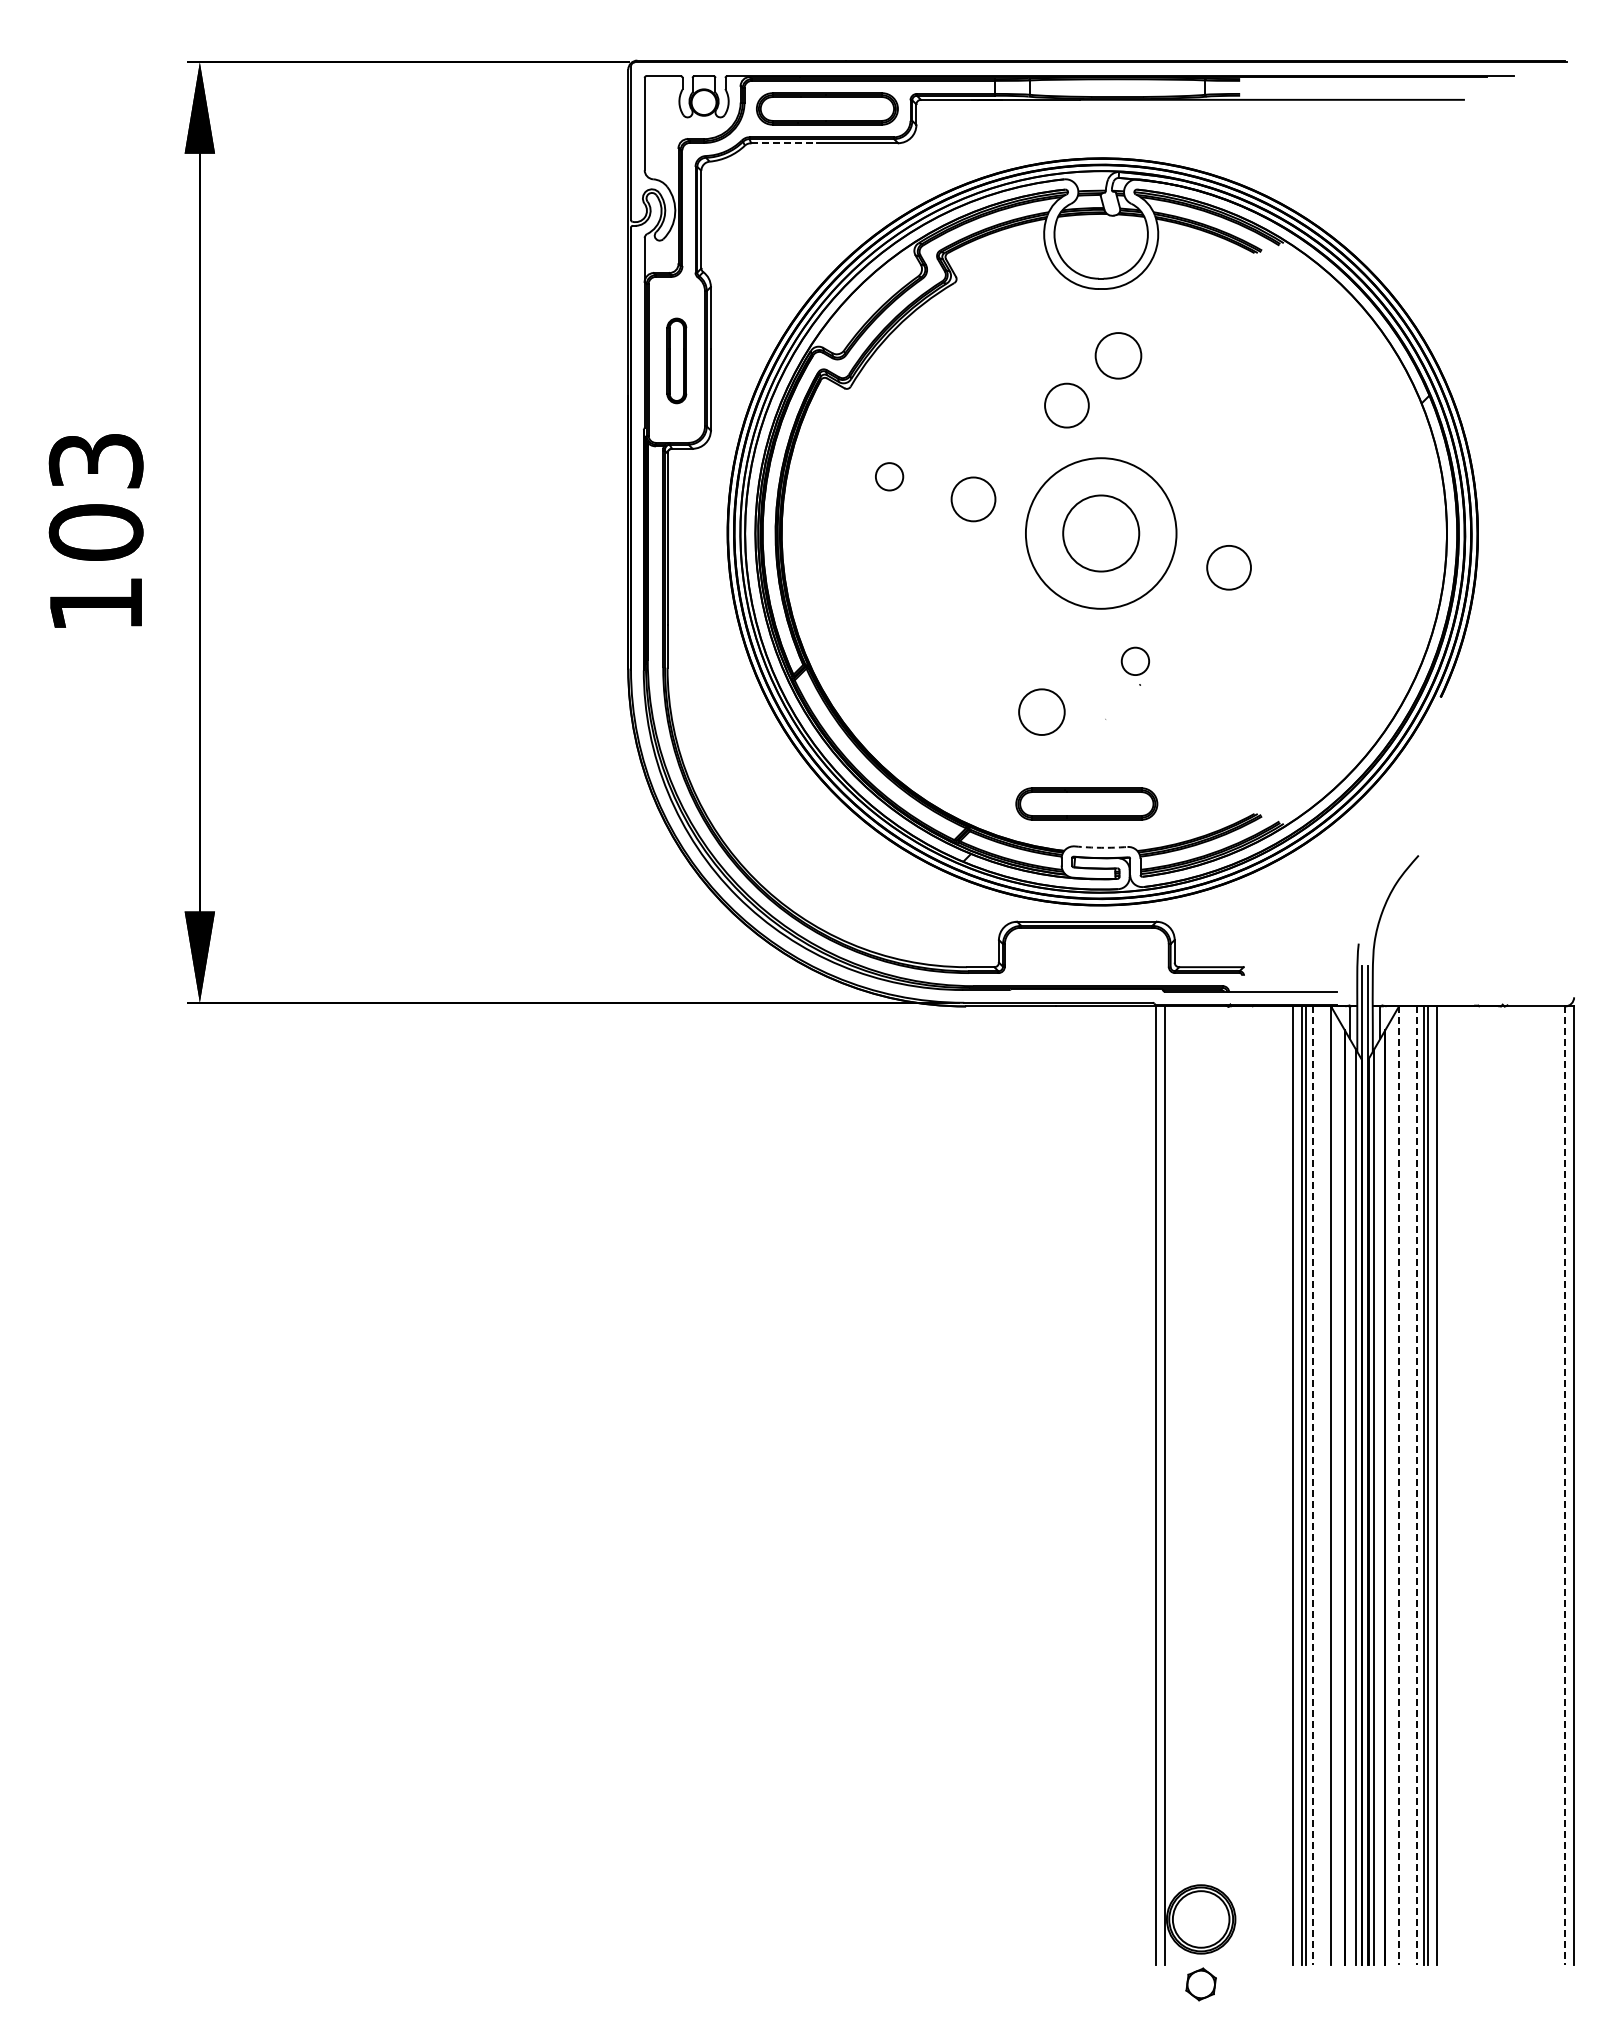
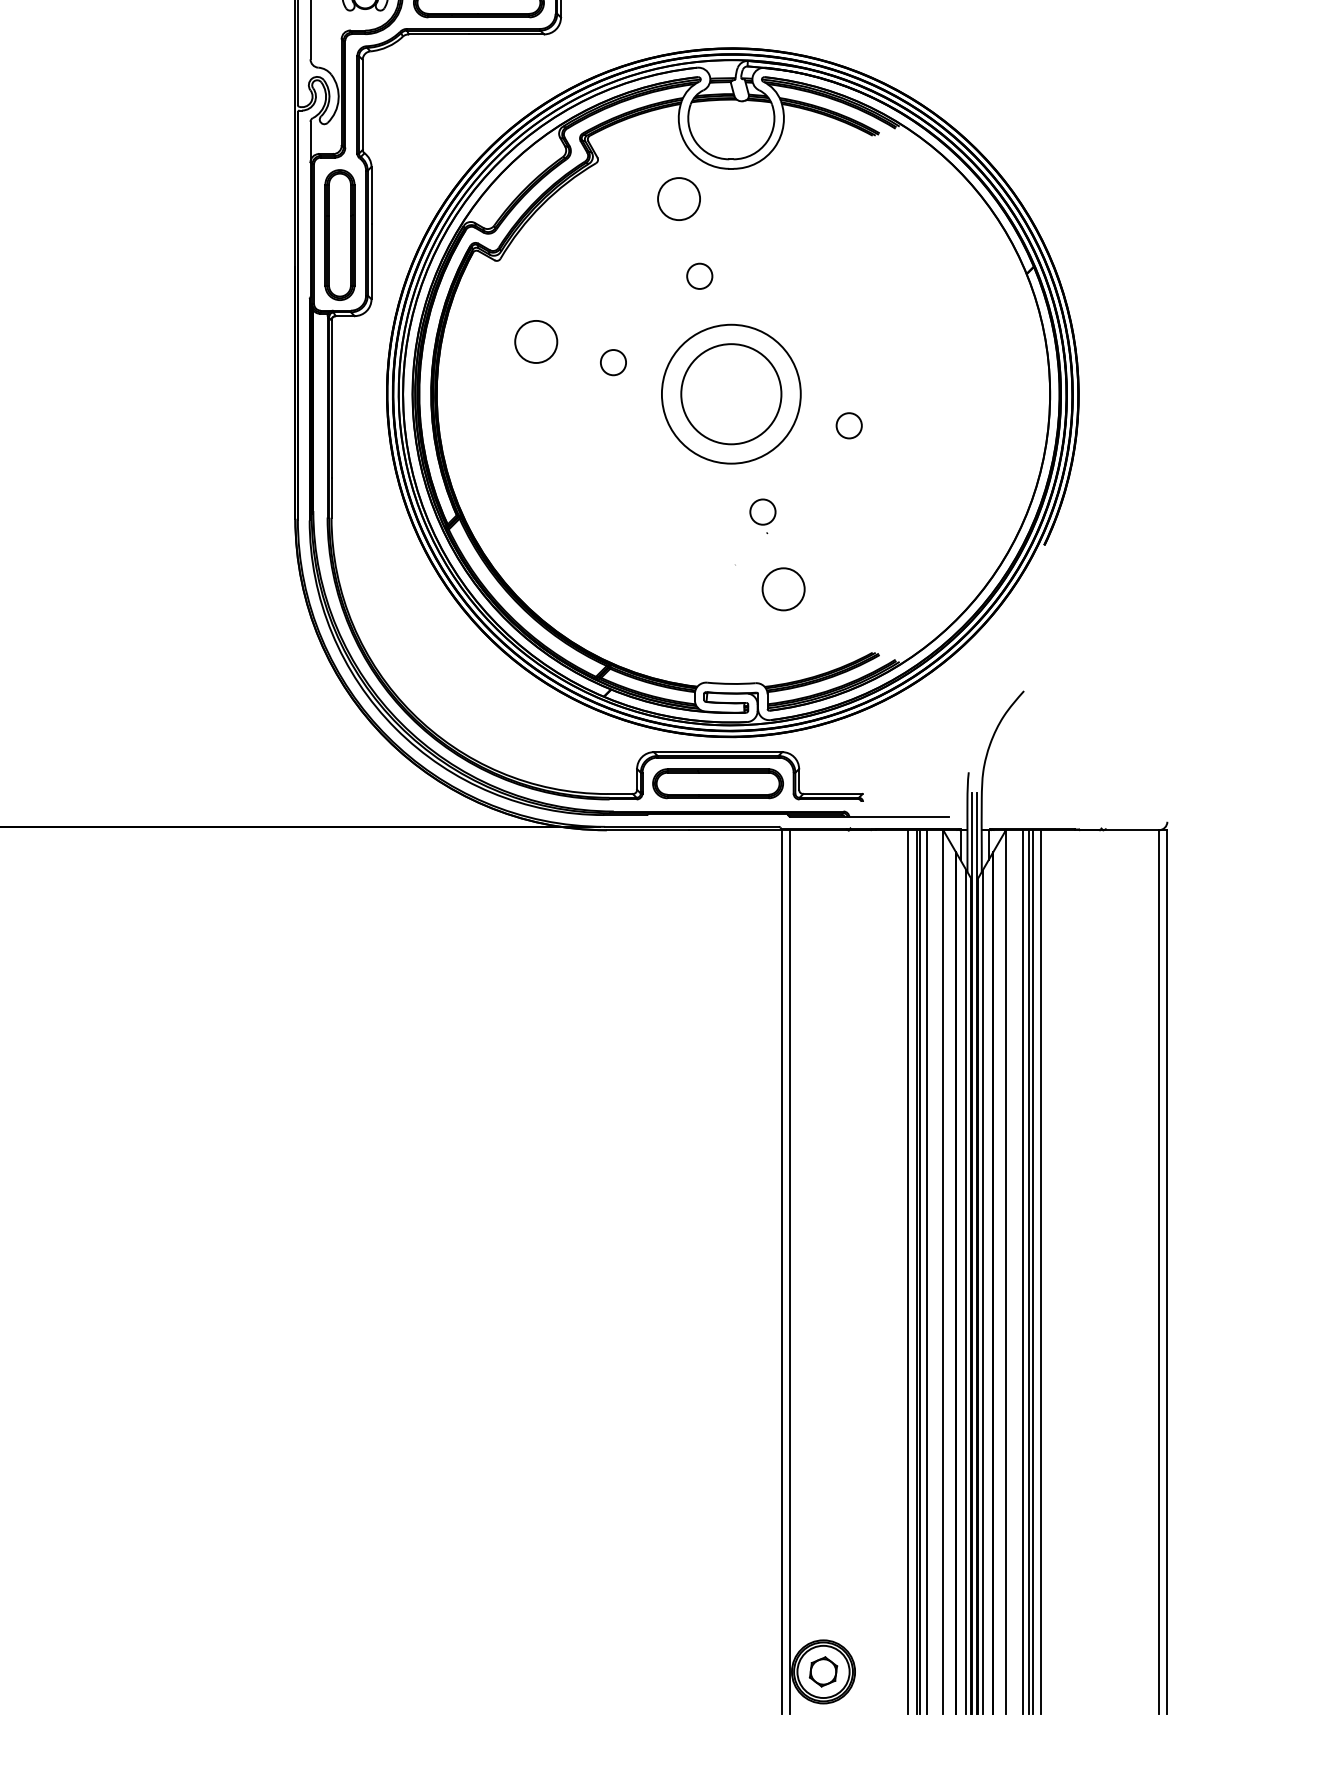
line: (784, 143) -> (439, 34), dashed -> solid
circle: (1118, 355) -> (679, 198), moved
part: (676, 360) -> (339, 234), size x1.67
circle: (1066, 405) -> (699, 276), size x0.62
circle: (889, 476) -> (536, 341), size x1.67
circle: (972, 498) -> (612, 361), size x0.62
circle: (1100, 533) -> (730, 394), size x1.43
circle: (1228, 567) -> (848, 425), size x0.62
hatch: (1196, 628) -> (819, 481), added
circle: (1041, 711) -> (783, 588), moved
part: (1086, 803) -> (717, 783), moved
arc: (1101, 847) -> (731, 683), dashed -> solid
line: (1313, 1486) -> (927, 1272), dashed -> solid
line: (1399, 1486) -> (1006, 1272), dashed -> solid
line: (1417, 1486) -> (1022, 1272), dashed -> solid
line: (1565, 1486) -> (1159, 1272), dashed -> solid
part: (1200, 1984) -> (822, 1671), moved

